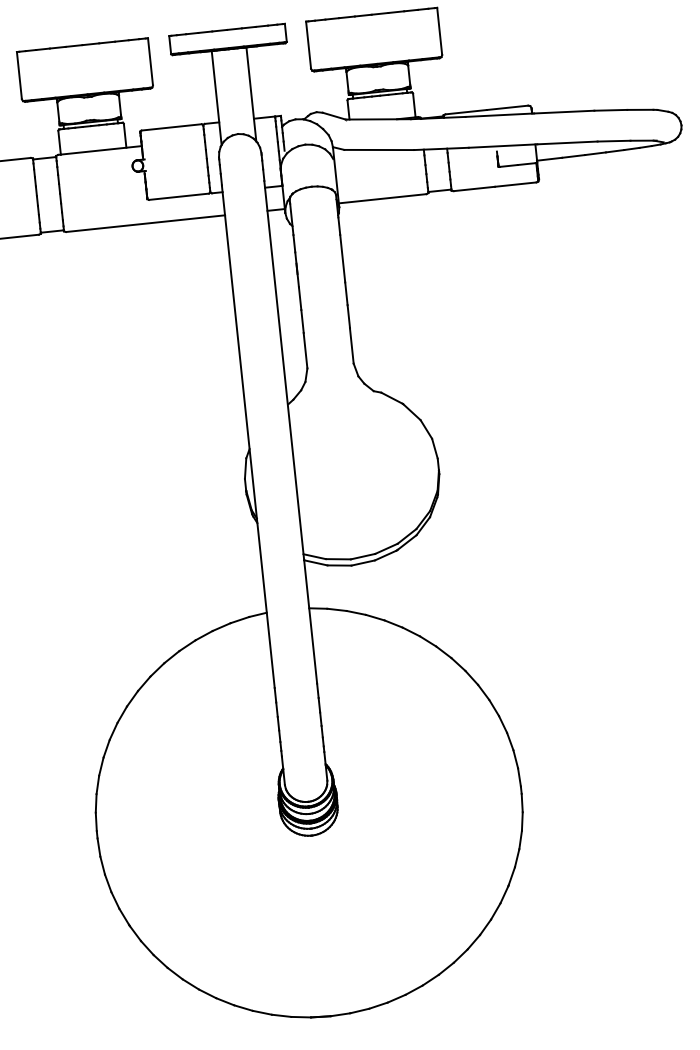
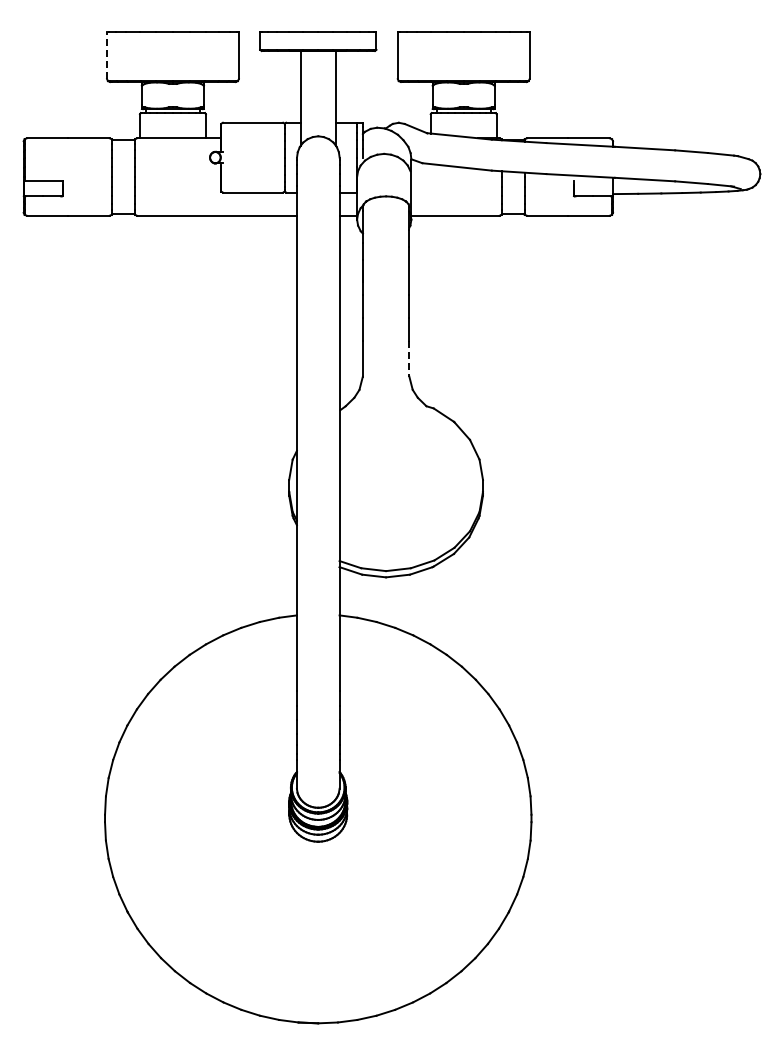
line: (19, 75) -> (107, 55), solid -> dashed
line: (351, 345) -> (409, 358), solid -> dashed

